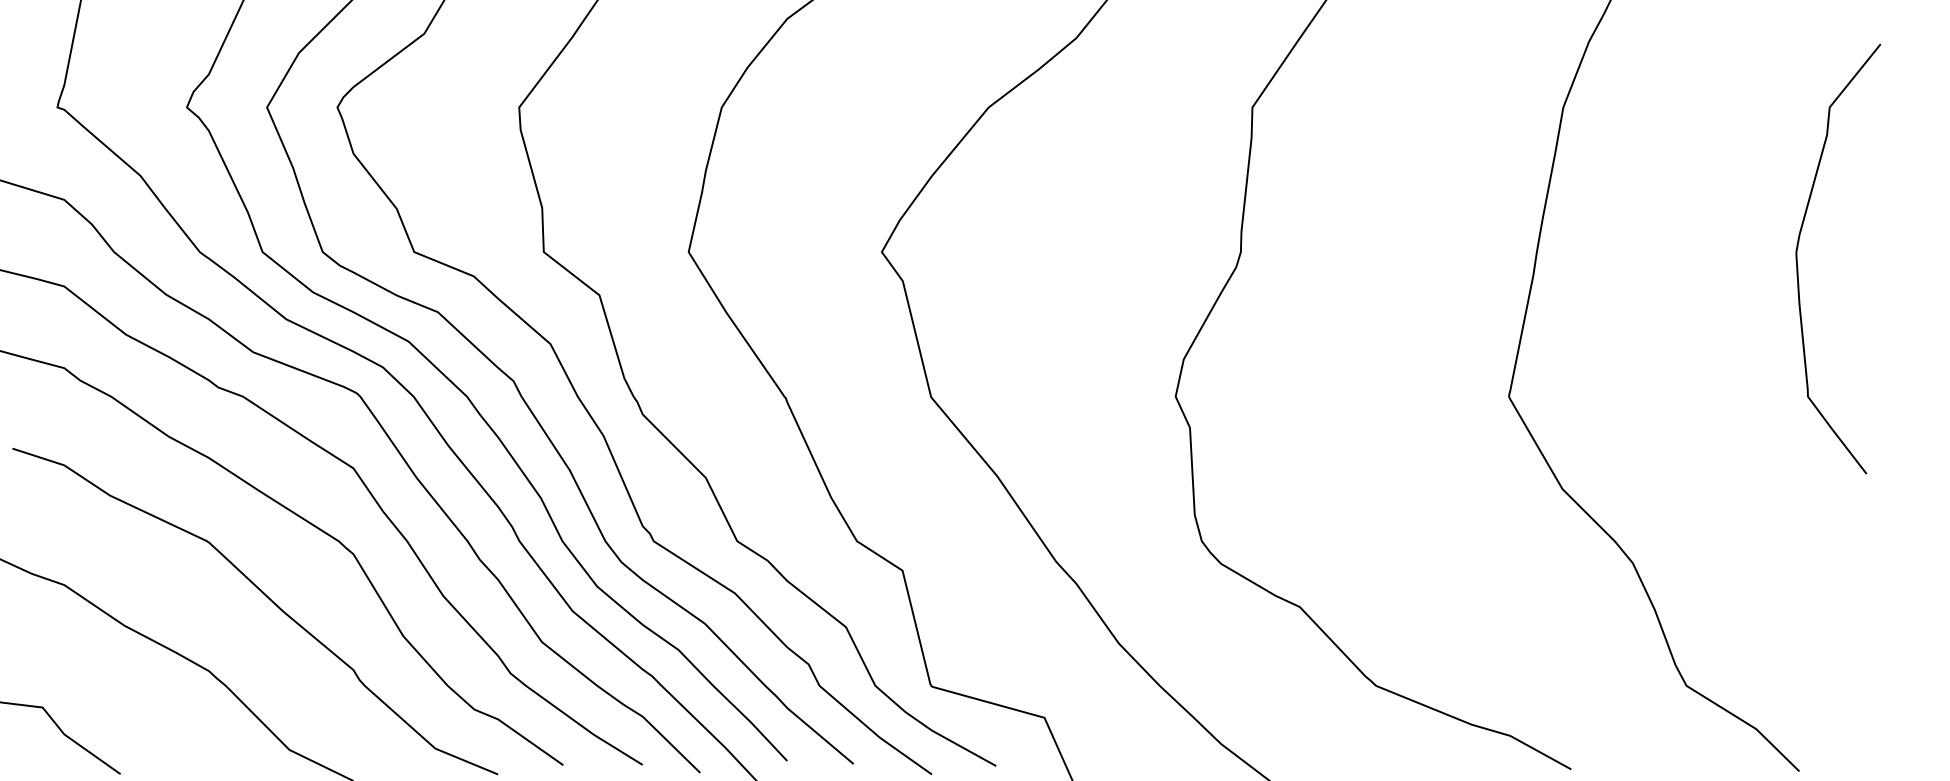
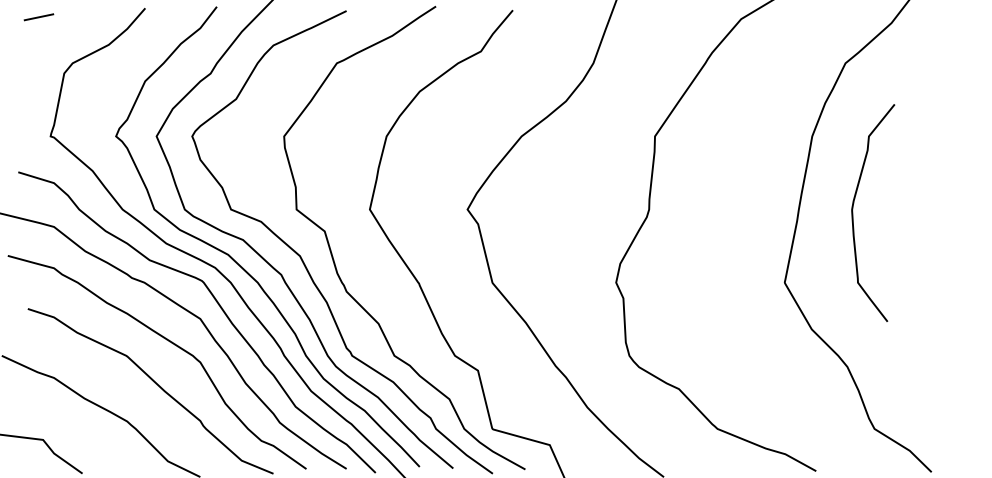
curve: (1799, 257) -> (853, 212), moved

